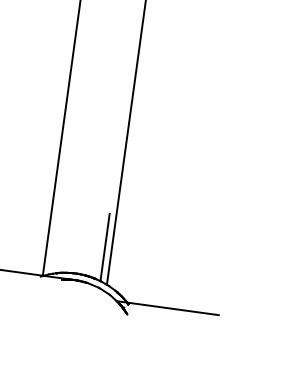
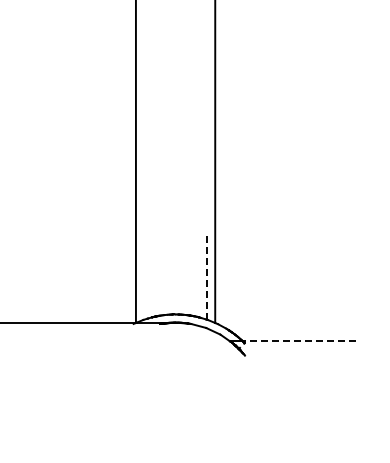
line: (104, 247) -> (206, 278), solid -> dashed
line: (173, 309) -> (299, 341), solid -> dashed

